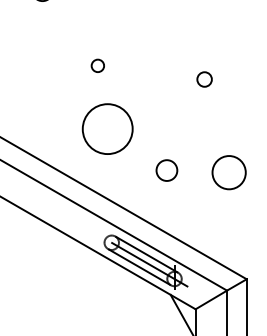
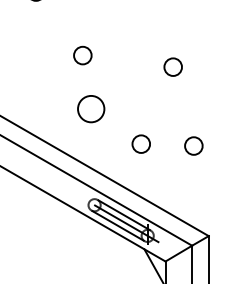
circle: (97, 65) -> (82, 55), size x1.67
circle: (204, 79) -> (173, 67), size x1.43
circle: (107, 128) -> (91, 108), size x0.62
circle: (228, 172) -> (193, 145), size x0.62

